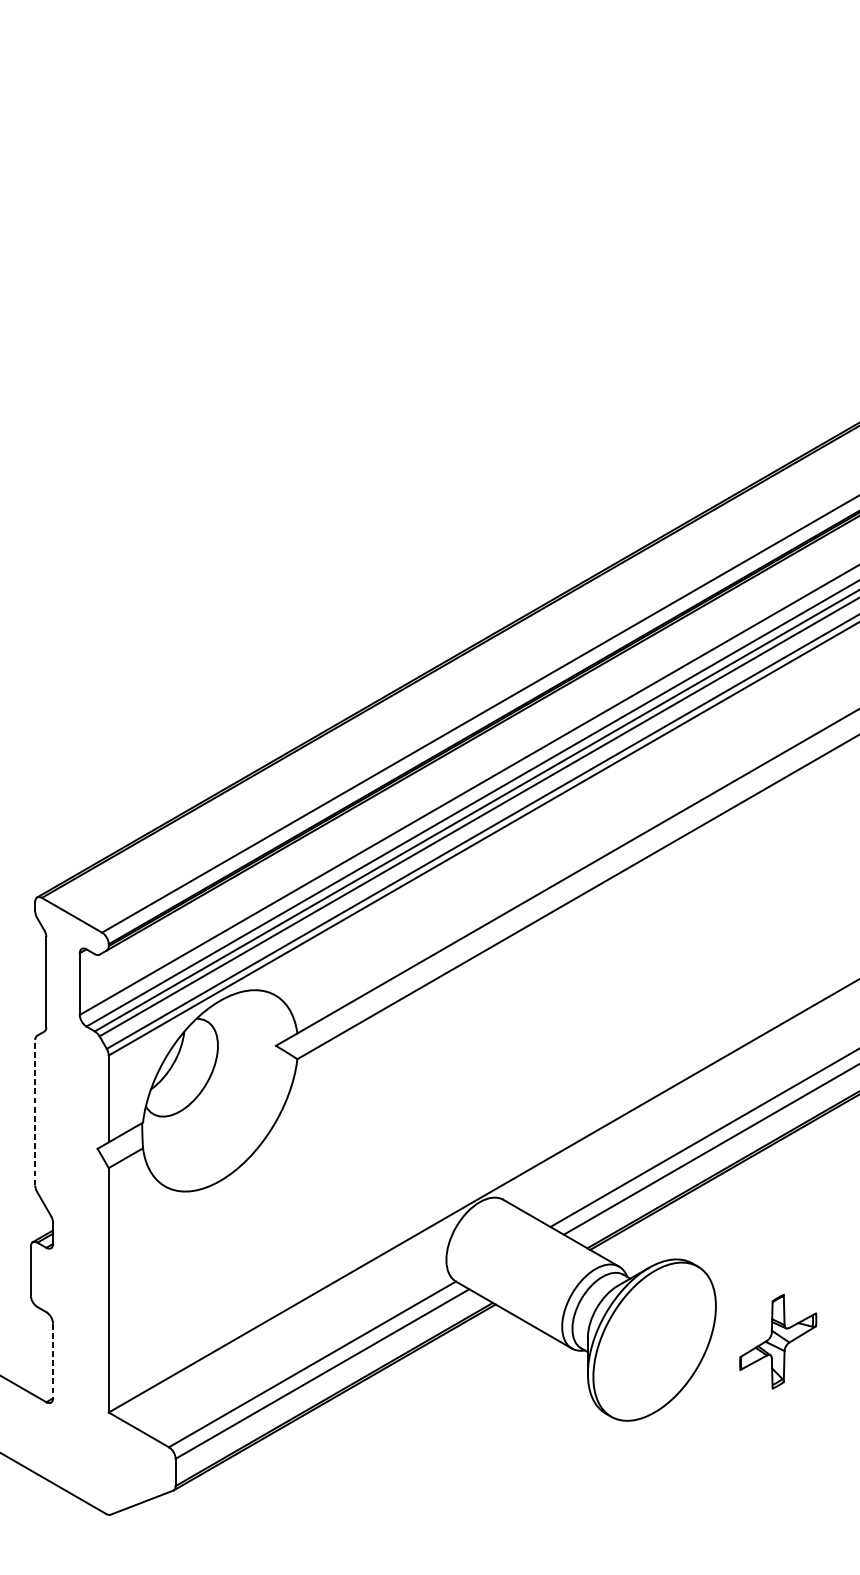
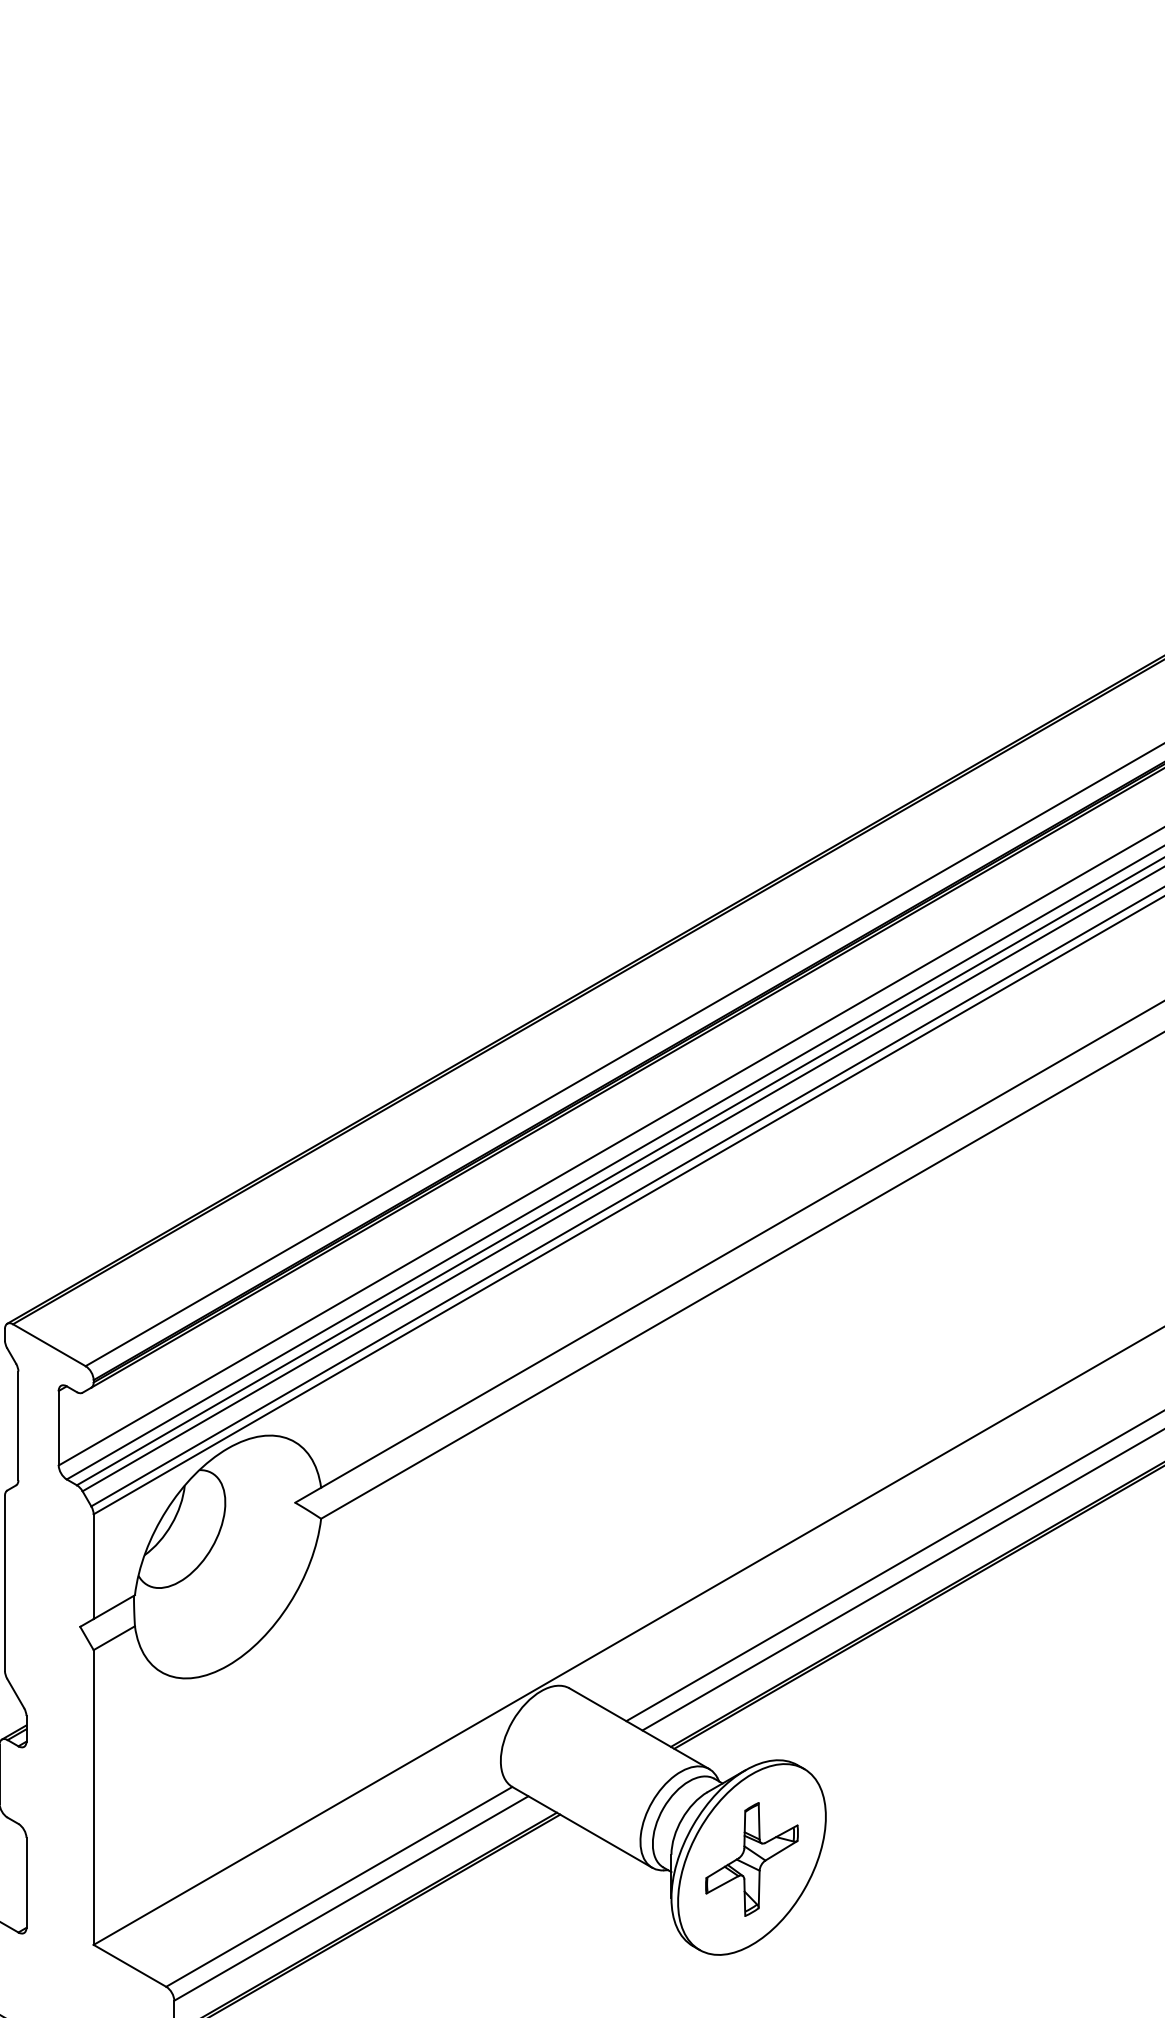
line: (35, 1112) -> (5, 1583), dashed -> solid
part: (777, 1341) -> (751, 1859), moved
line: (53, 1360) -> (26, 1882), dashed -> solid

